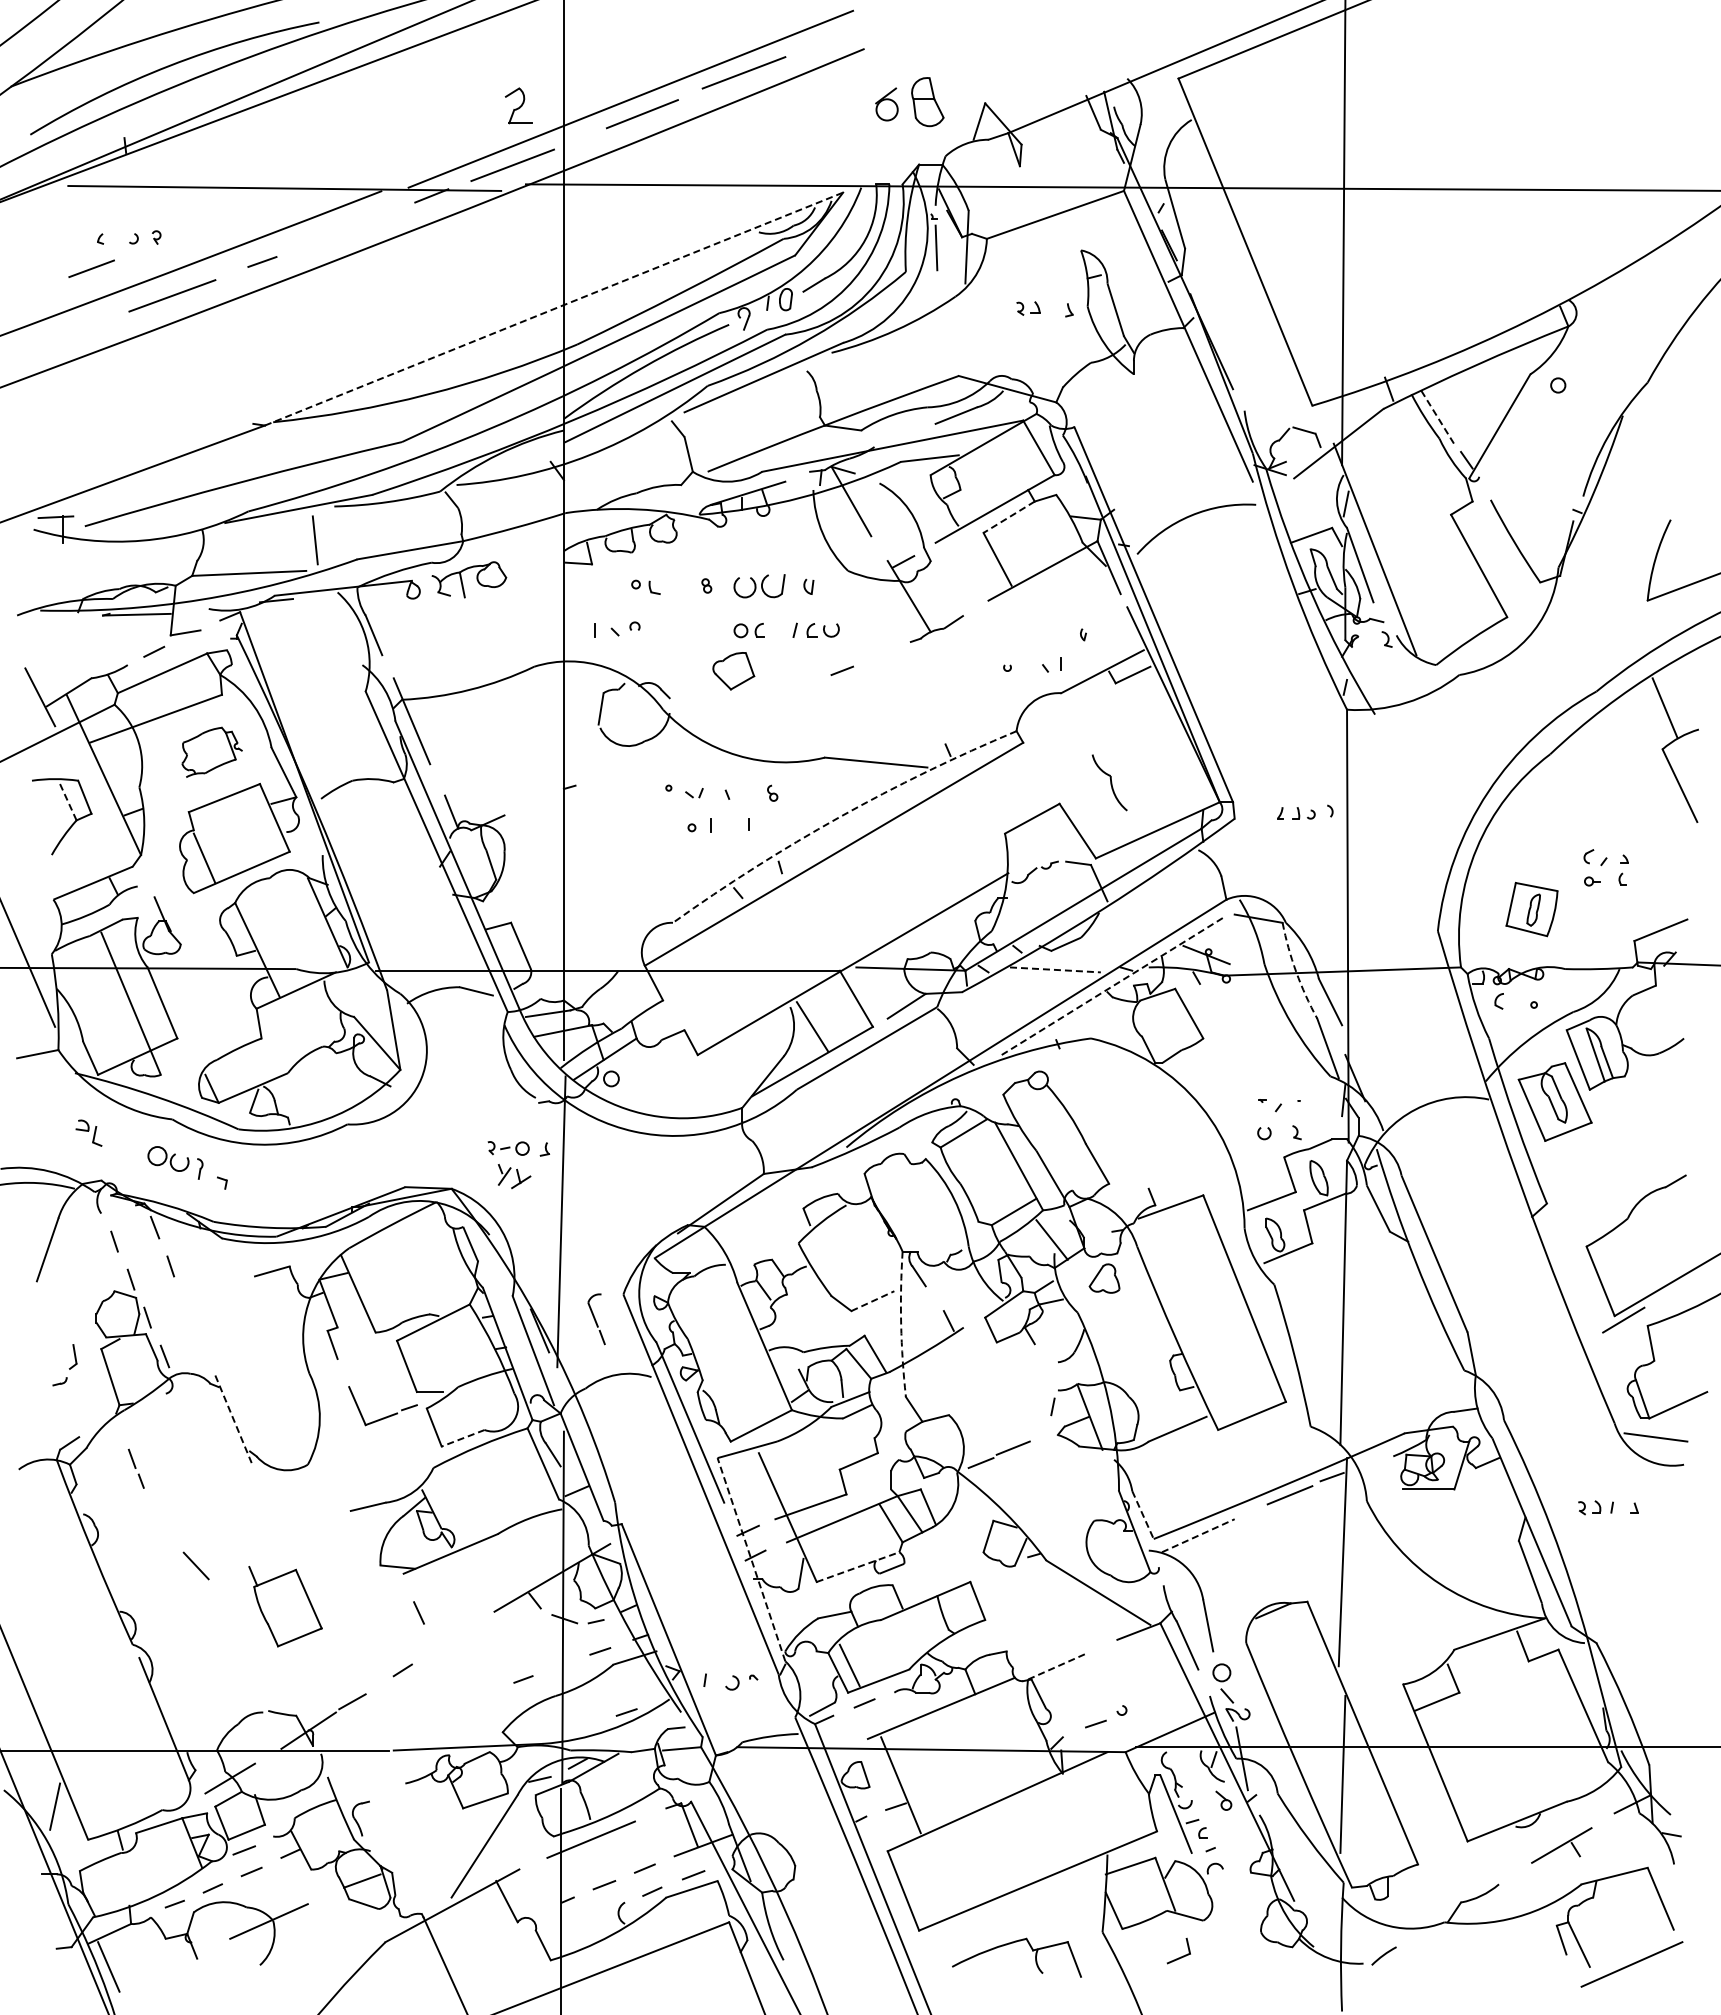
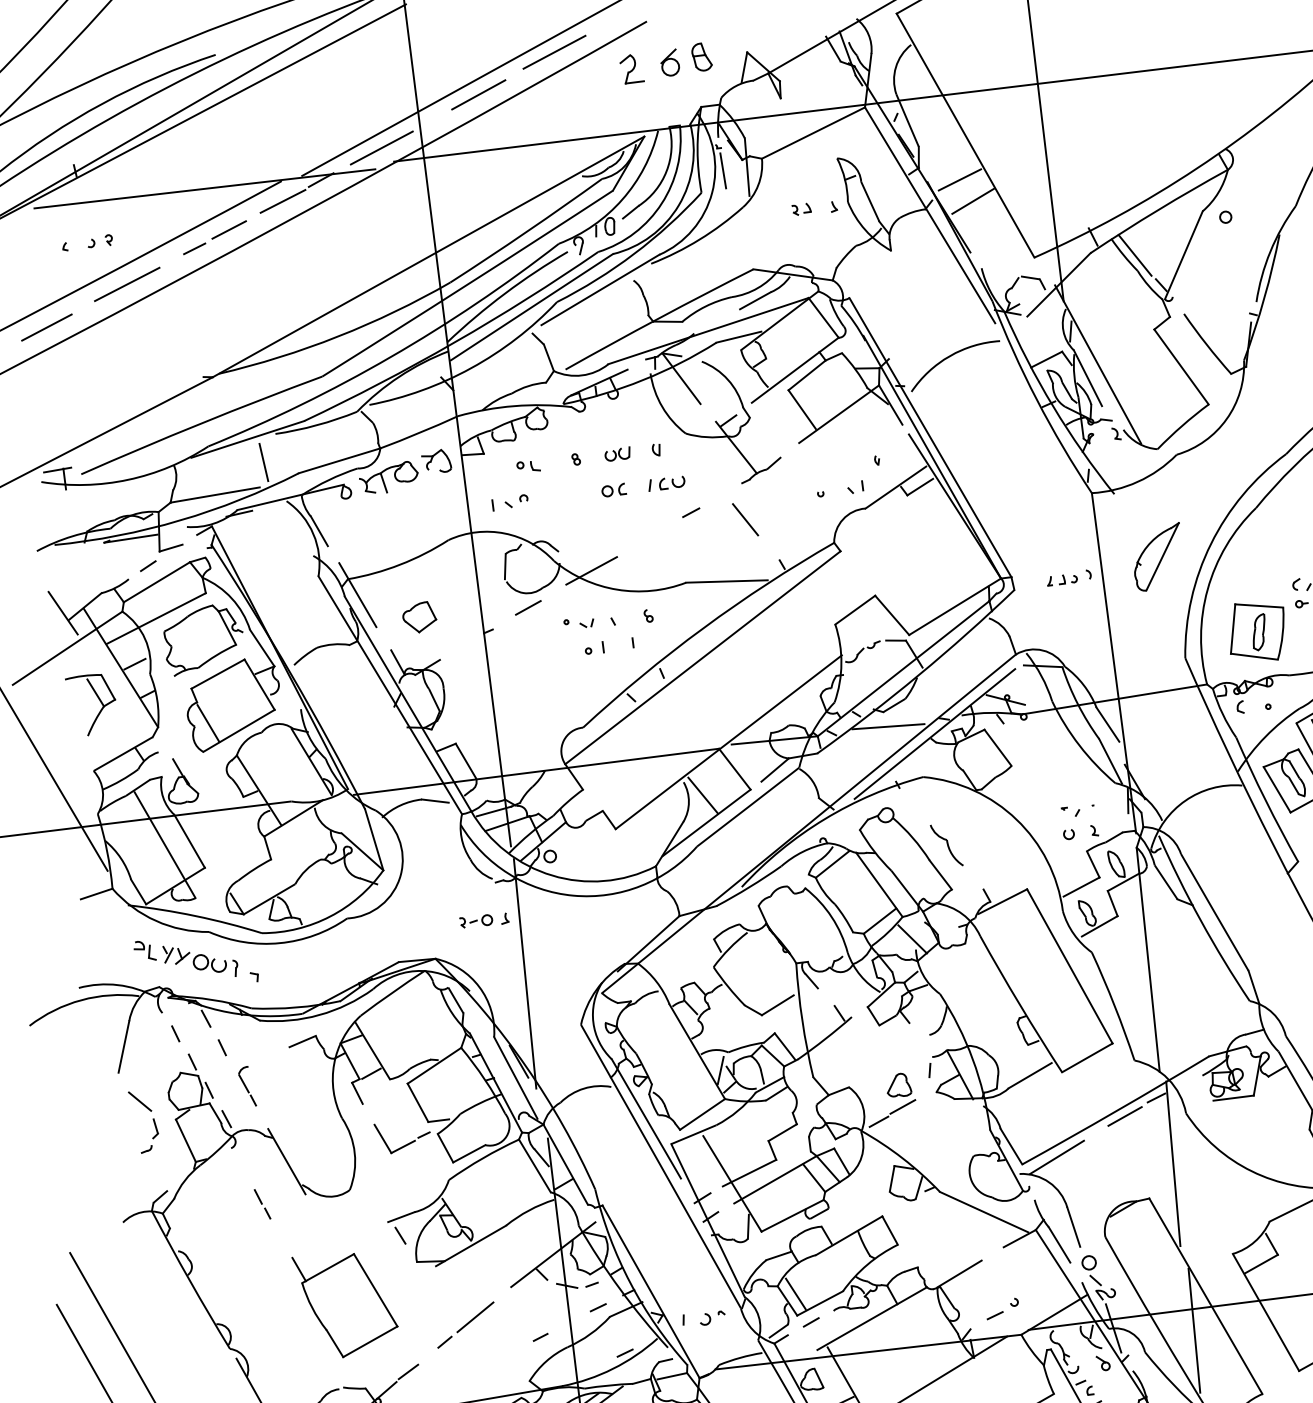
part: (927, 102) -> (701, 57), size x0.71
part: (518, 105) -> (631, 68), moved
line: (380, 216) -> (282, 201), added
line: (91, 268) -> (229, 229), moved
line: (1231, 296) -> (960, 179), added
line: (554, 309) -> (429, 257), dashed -> solid
line: (1244, 325) -> (973, 201), added
line: (64, 336) -> (46, 327), added
line: (1438, 419) -> (1134, 255), dashed -> solid
line: (1008, 517) -> (806, 375), dashed -> solid
part: (531, 566) -> (436, 461), added
part: (759, 585) -> (617, 453), size x0.62
part: (733, 671) -> (419, 617), moved
line: (909, 687) -> (745, 519), added
line: (708, 727) -> (591, 570), added
part: (211, 752) -> (203, 639), size x1.67
line: (622, 763) -> (527, 607), added
line: (121, 772) -> (134, 664), added
part: (1109, 782) -> (946, 845), moved
part: (1419, 800) -> (1157, 557), added
line: (68, 802) -> (95, 693), dashed -> solid
arc: (839, 817) -> (703, 628), dashed -> solid
part: (1531, 909) -> (1256, 631), size x1.43
line: (1055, 969) -> (888, 726), dashed -> solid
arc: (1296, 972) -> (1078, 704), dashed -> solid
line: (1112, 986) -> (934, 734), dashed -> solid
part: (514, 1176) -> (176, 954), moved
part: (1104, 1278) -> (898, 1085), moved
line: (872, 1301) -> (777, 1005), dashed -> solid
part: (596, 1319) -> (247, 1086), moved
line: (352, 1322) -> (370, 1073), added
arc: (901, 1324) -> (802, 1020), dashed -> solid
line: (790, 1373) -> (720, 1070), added
line: (233, 1419) -> (286, 1161), dashed -> solid
line: (462, 1438) -> (468, 1154), dashed -> solid
part: (135, 1468) -> (261, 1204), moved
line: (1143, 1515) -> (1011, 1146), dashed -> solid
line: (1198, 1535) -> (1057, 1157), dashed -> solid
line: (751, 1559) -> (708, 1220), dashed -> solid
line: (195, 1565) -> (139, 1101), moved
line: (858, 1567) -> (792, 1216), dashed -> solid
part: (285, 1606) -> (346, 1303), size x1.67
line: (418, 1612) -> (400, 1235), moved
line: (444, 1643) -> (475, 1316), added
line: (1057, 1666) -> (959, 1274), dashed -> solid

